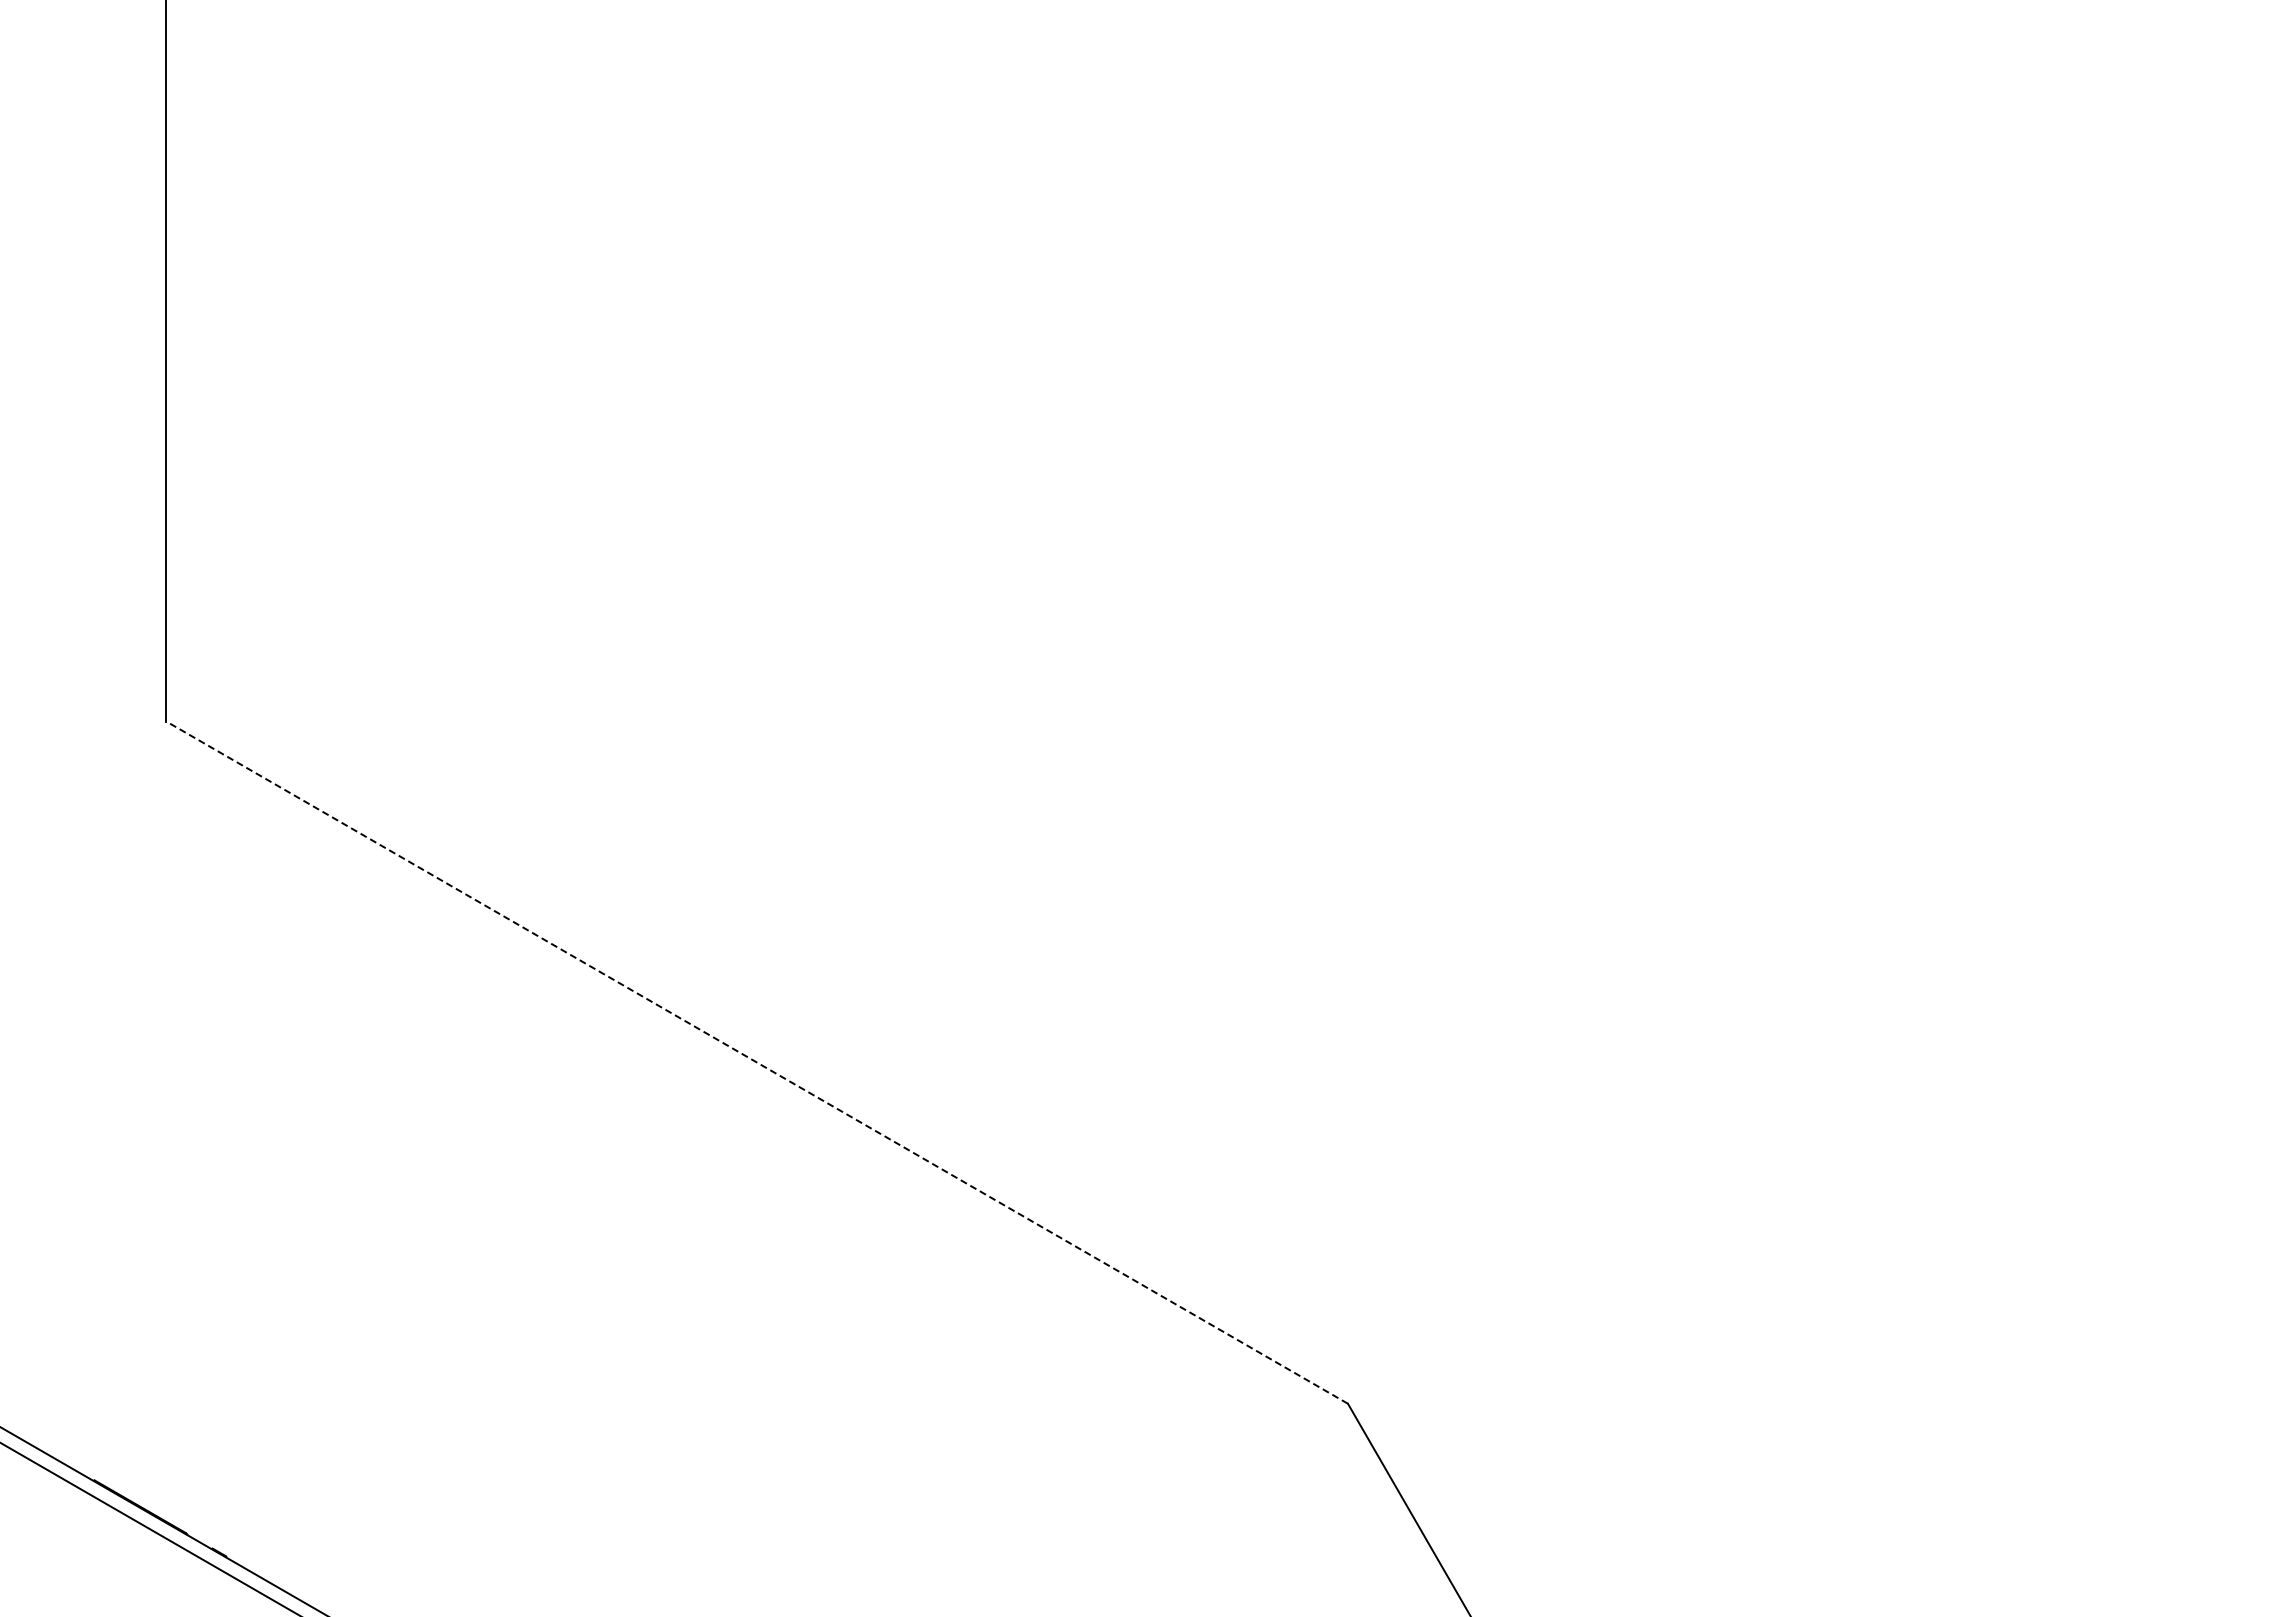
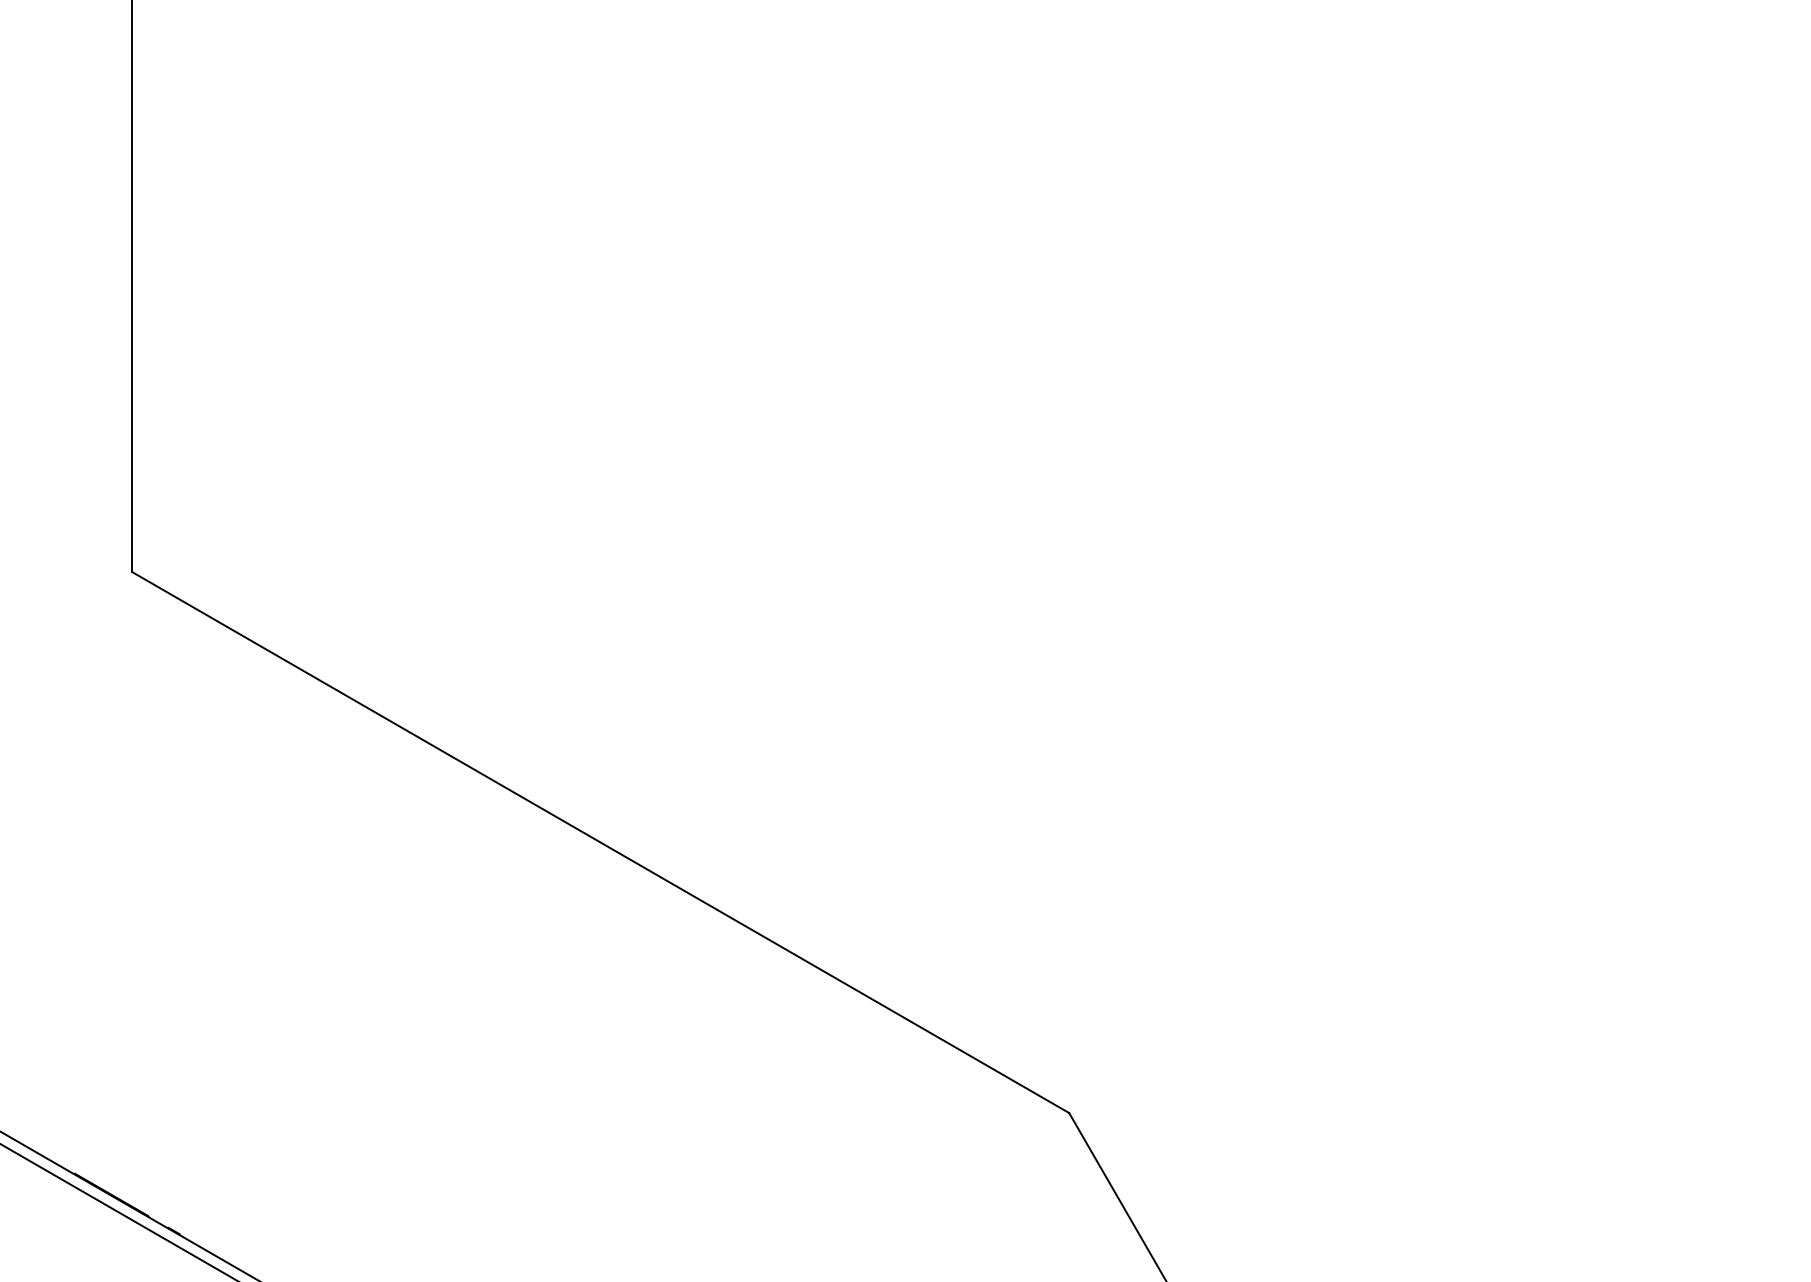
line: (756, 1062) -> (600, 842), dashed -> solid

